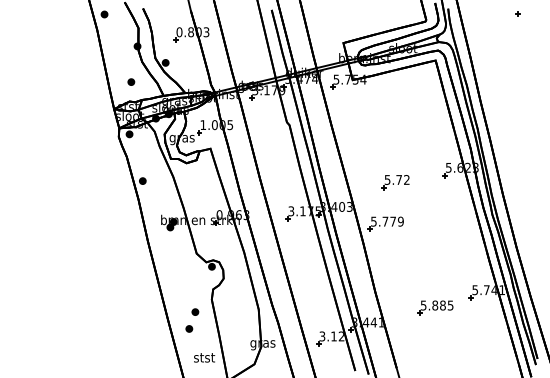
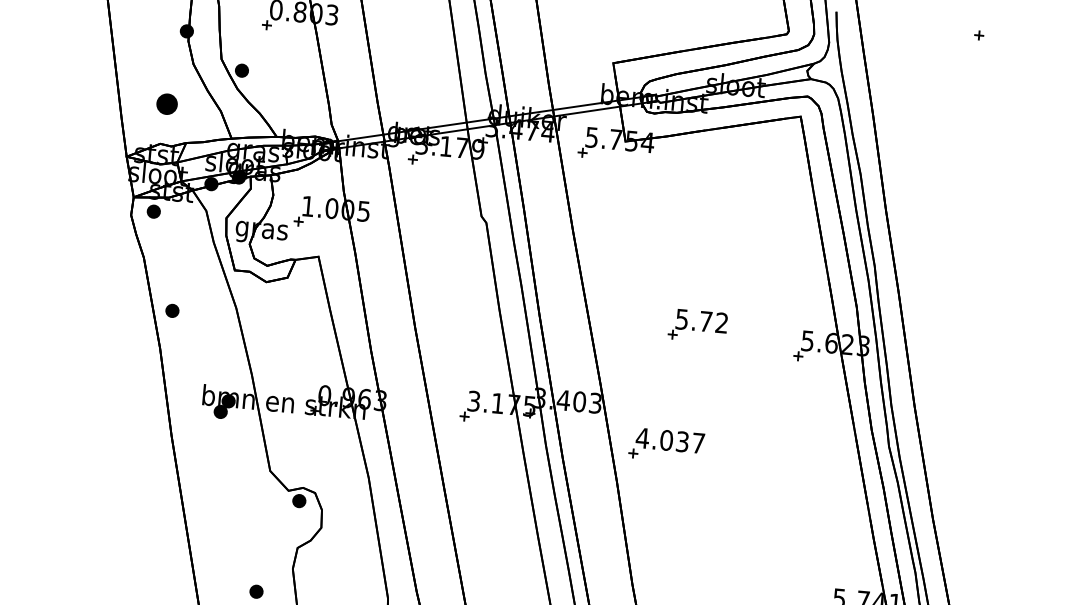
part: (131, 81) -> (167, 102), size x1.6
part: (395, 182) -> (697, 326), moved
text: (386, 221) -> (668, 440), 5.779 -> 4.037

